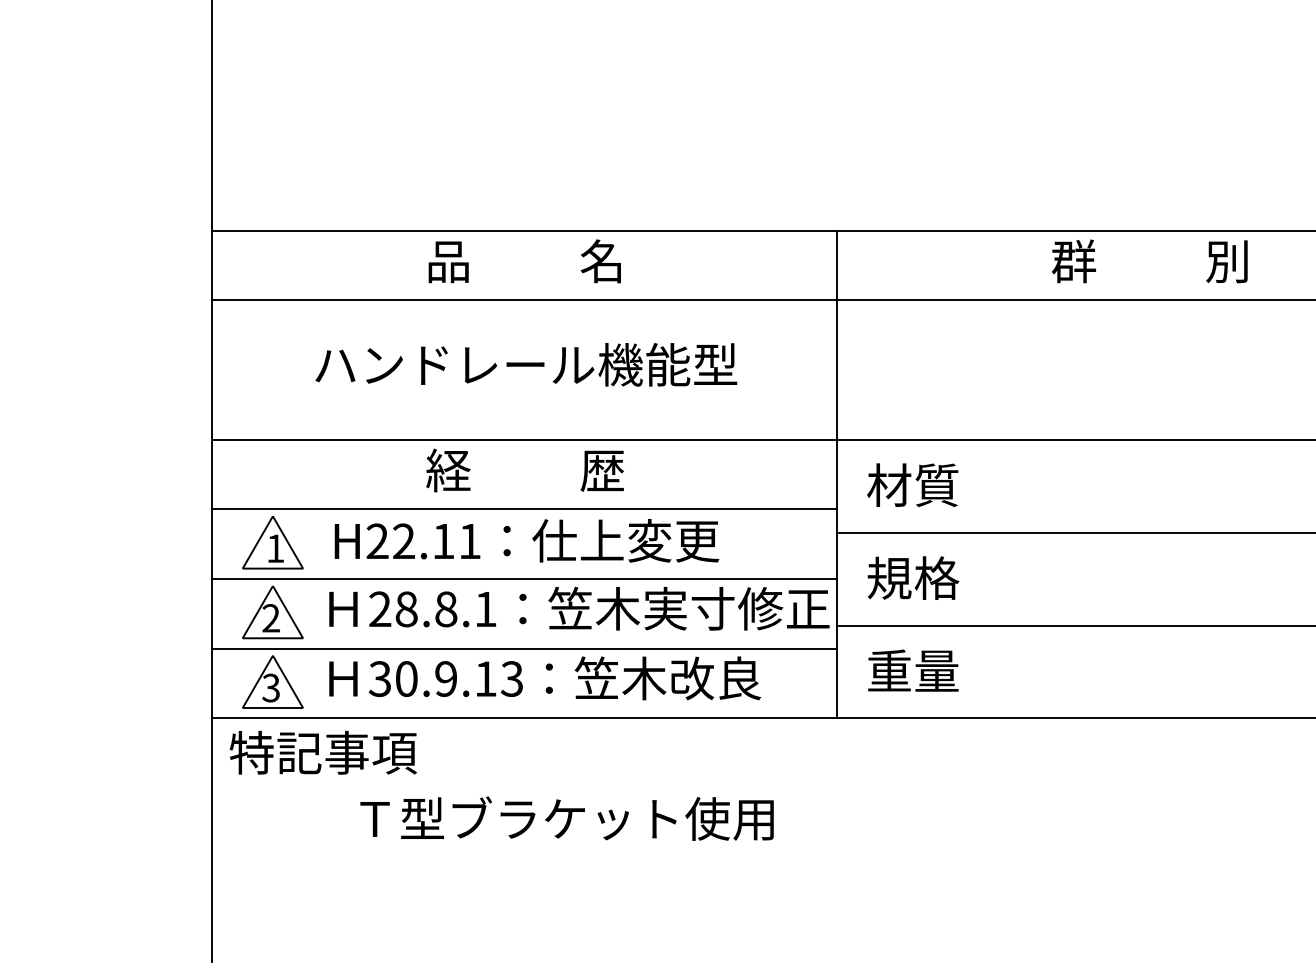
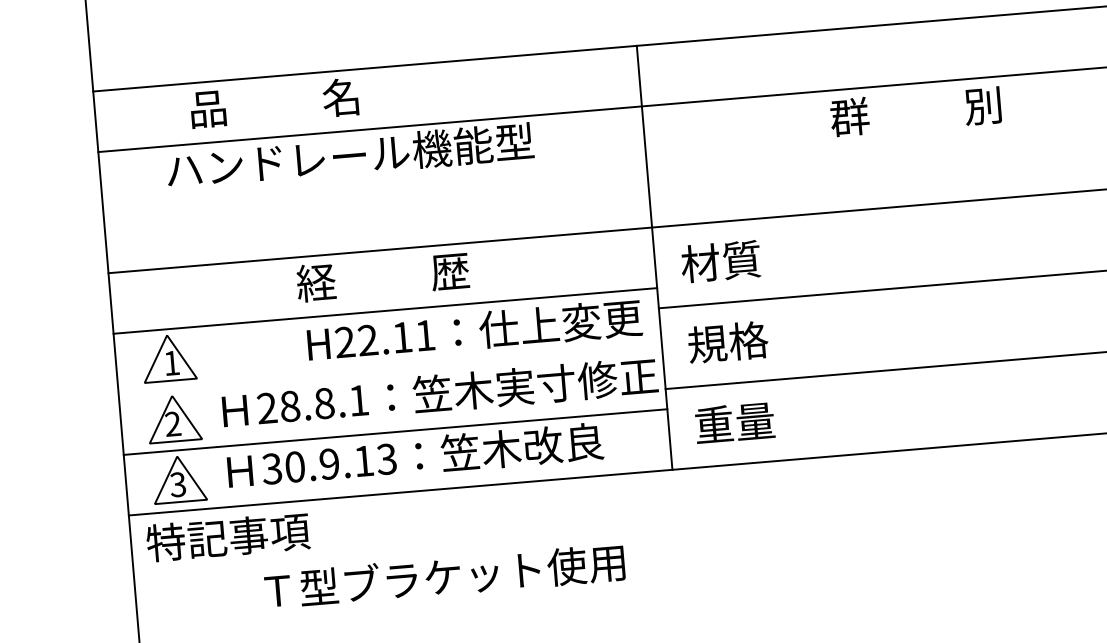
text: (524, 261) -> (274, 103), moved
text: (1149, 261) -> (915, 111), moved
text: (526, 364) -> (350, 155), moved
text: (526, 540) -> (474, 330), moved
line: (524, 579) -> (390, 371), removed

